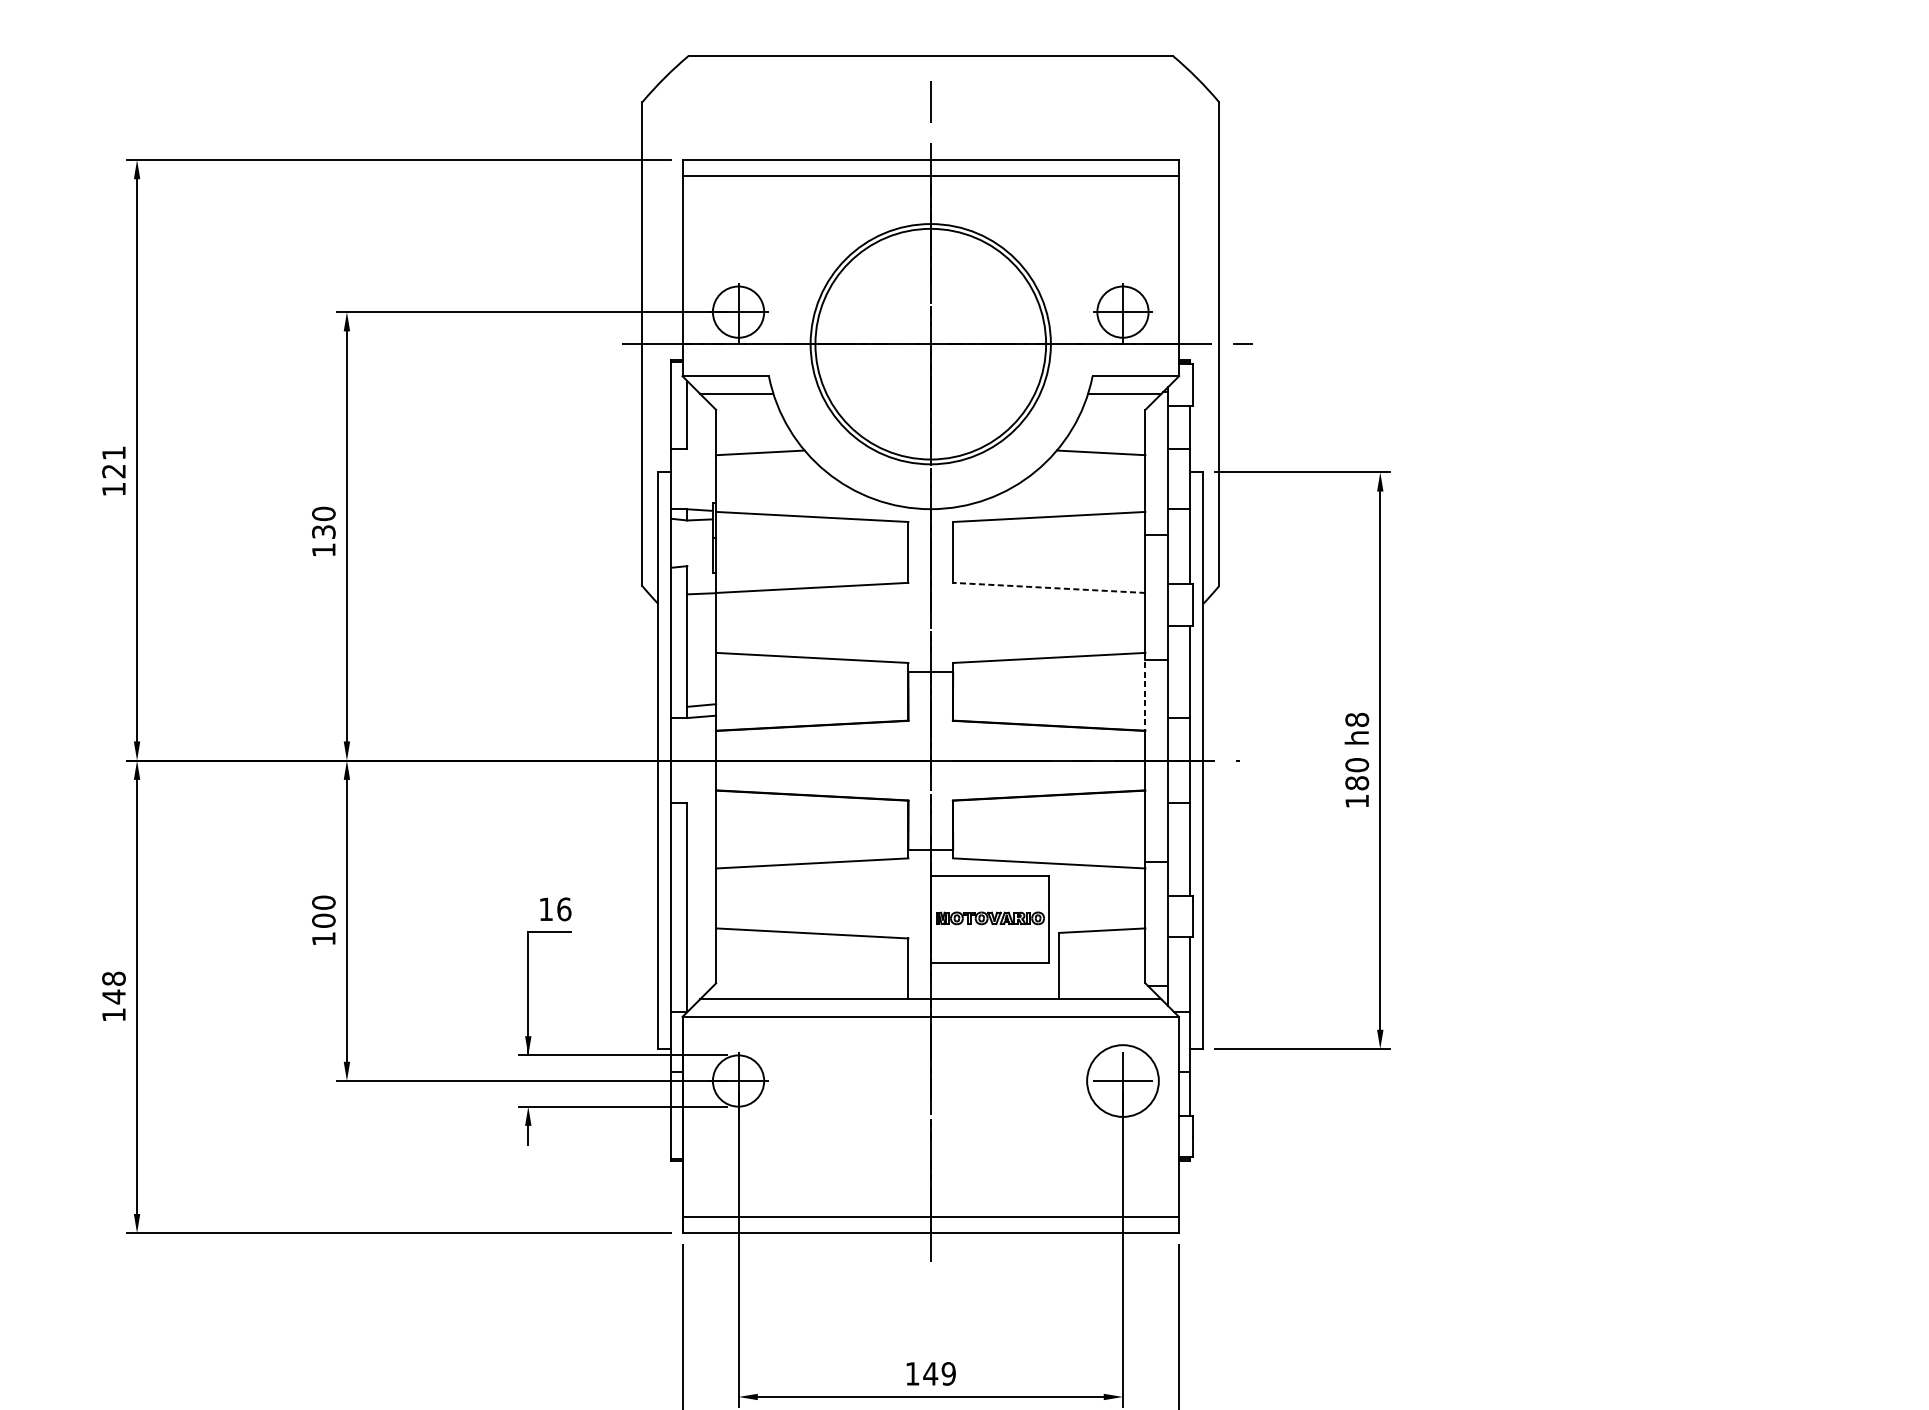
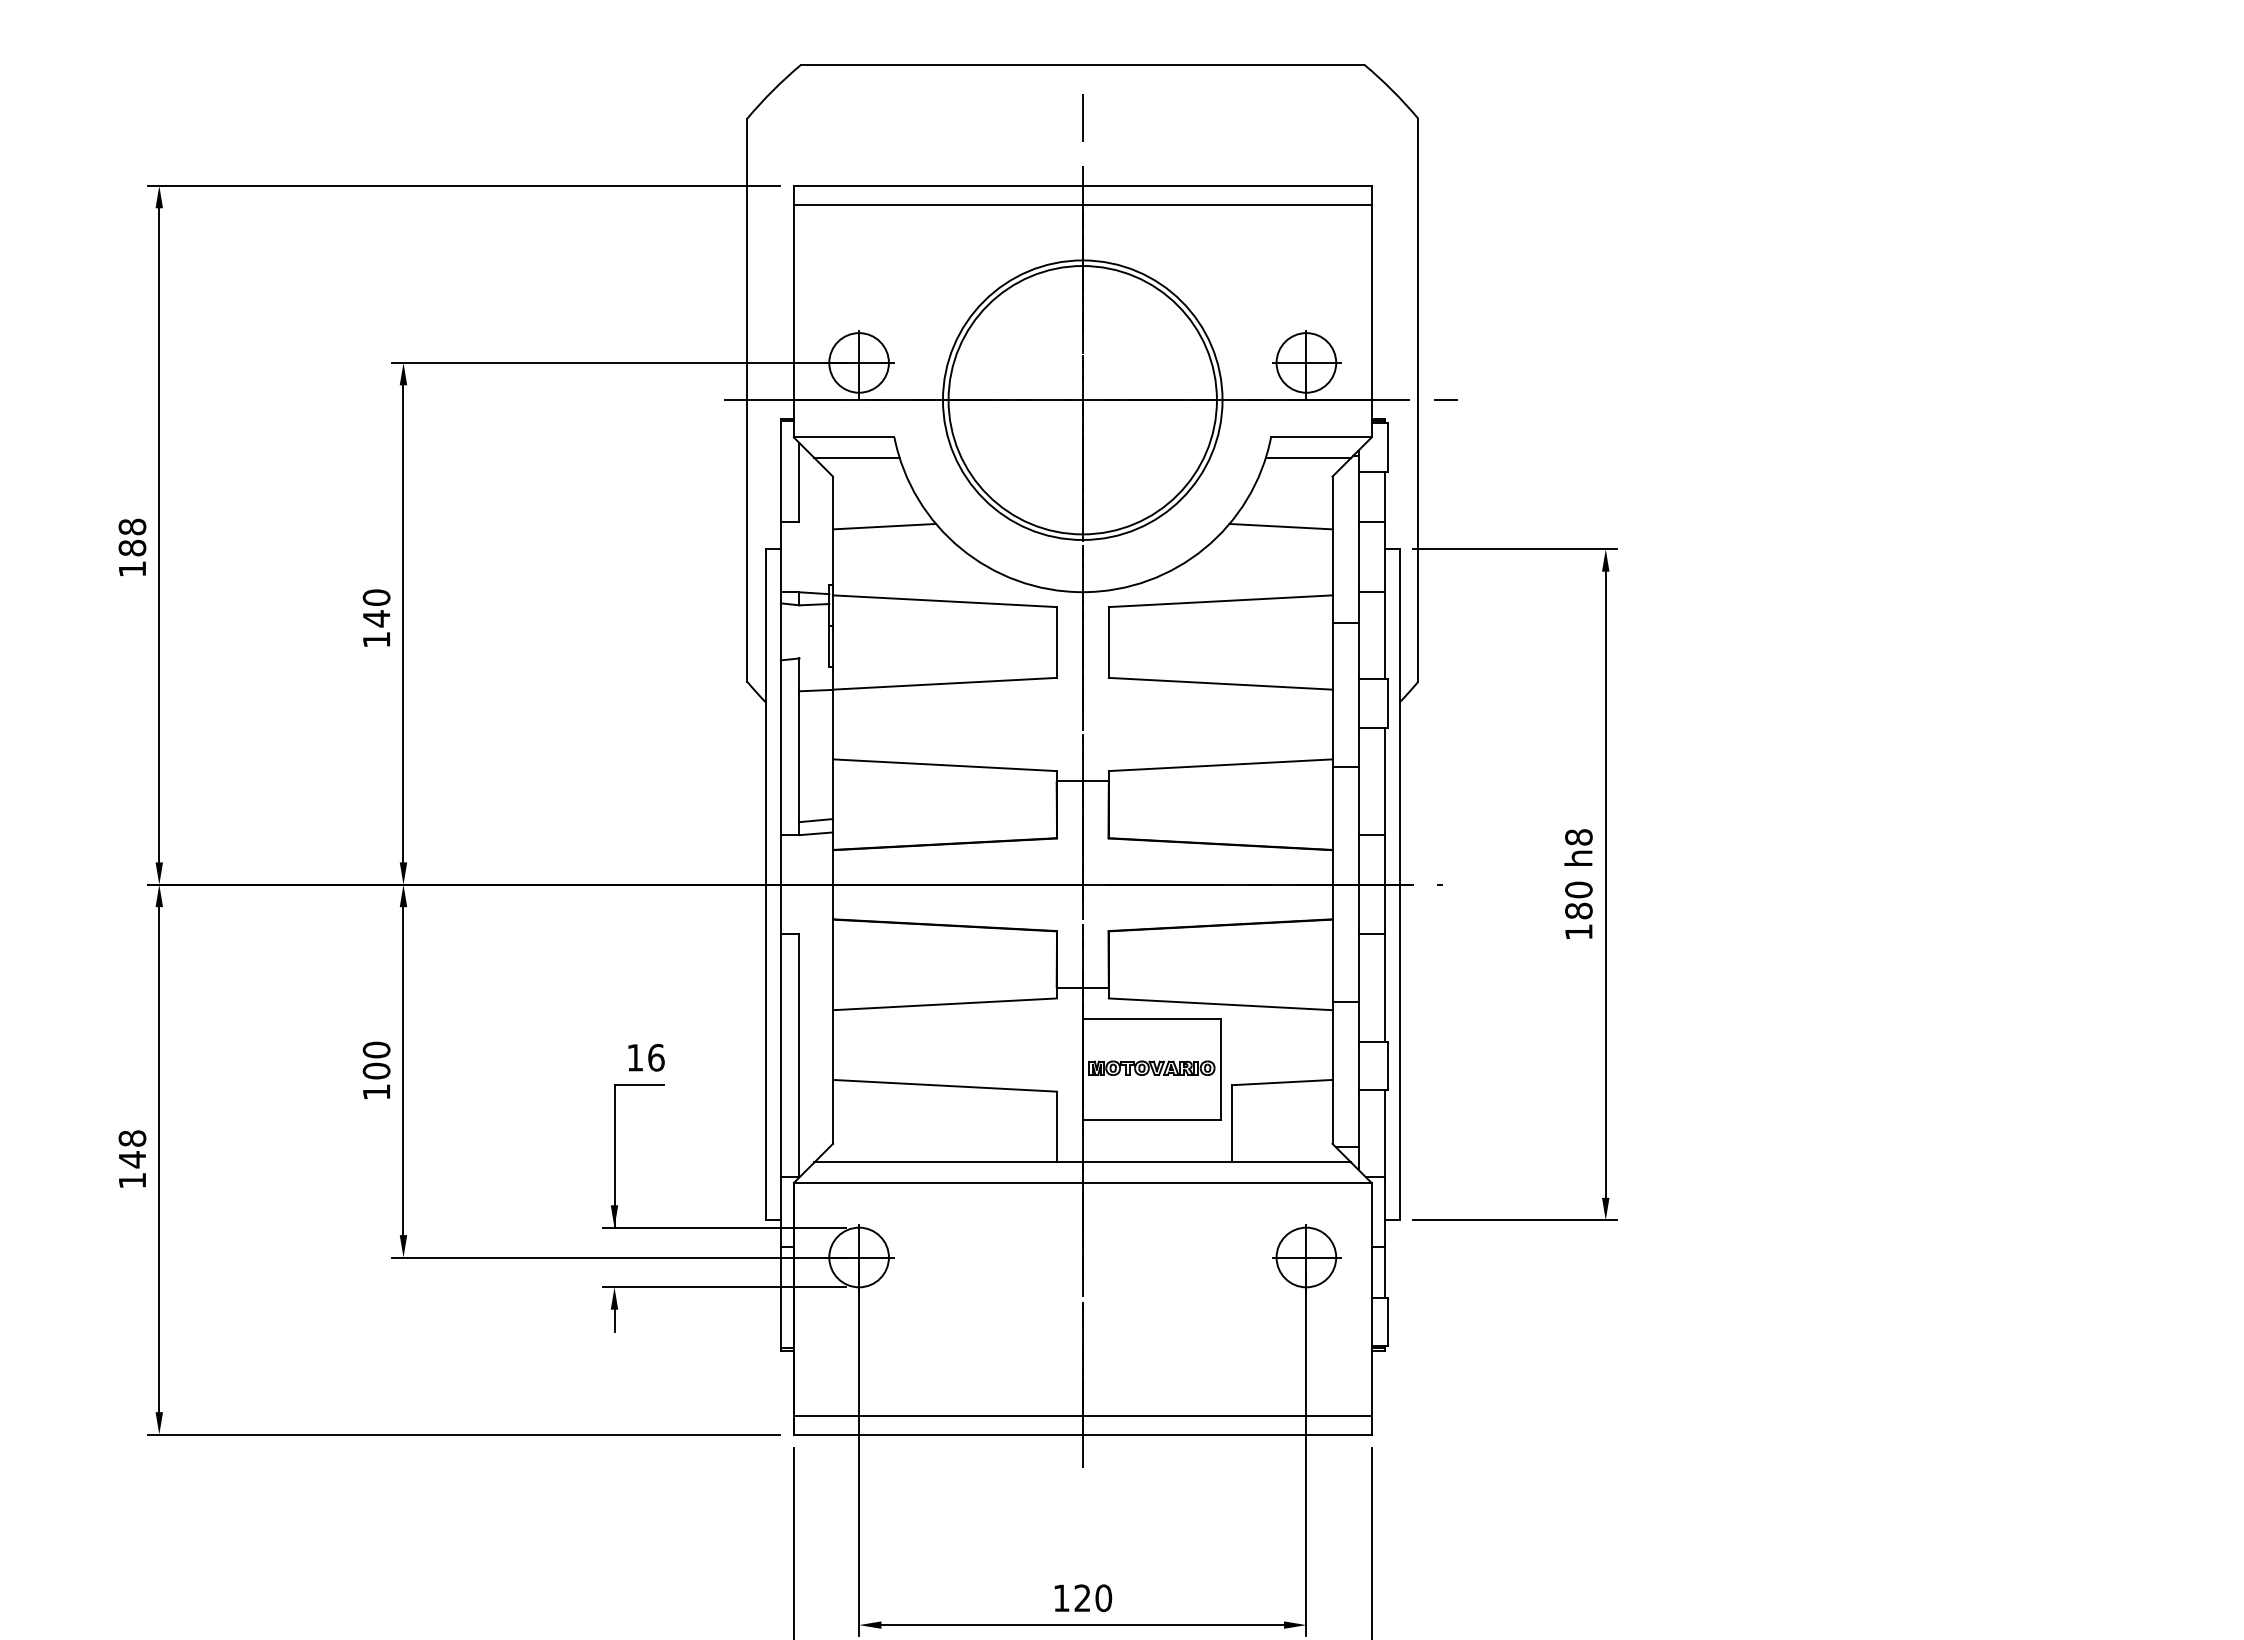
text: (114, 462) -> (132, 537), 121 -> 188
text: (323, 531) -> (376, 618), 130 -> 140
line: (1049, 587) -> (1220, 683), dashed -> solid
line: (1145, 692) -> (1332, 805), dashed -> solid
circle: (1123, 1081) -> (1306, 1257), size x0.71
text: (939, 1374) -> (1092, 1598), 149 -> 120

